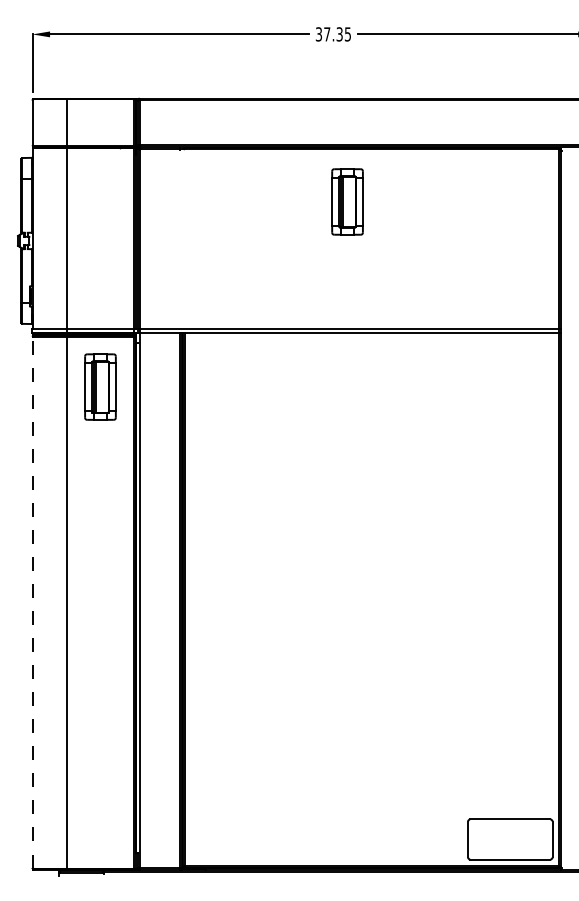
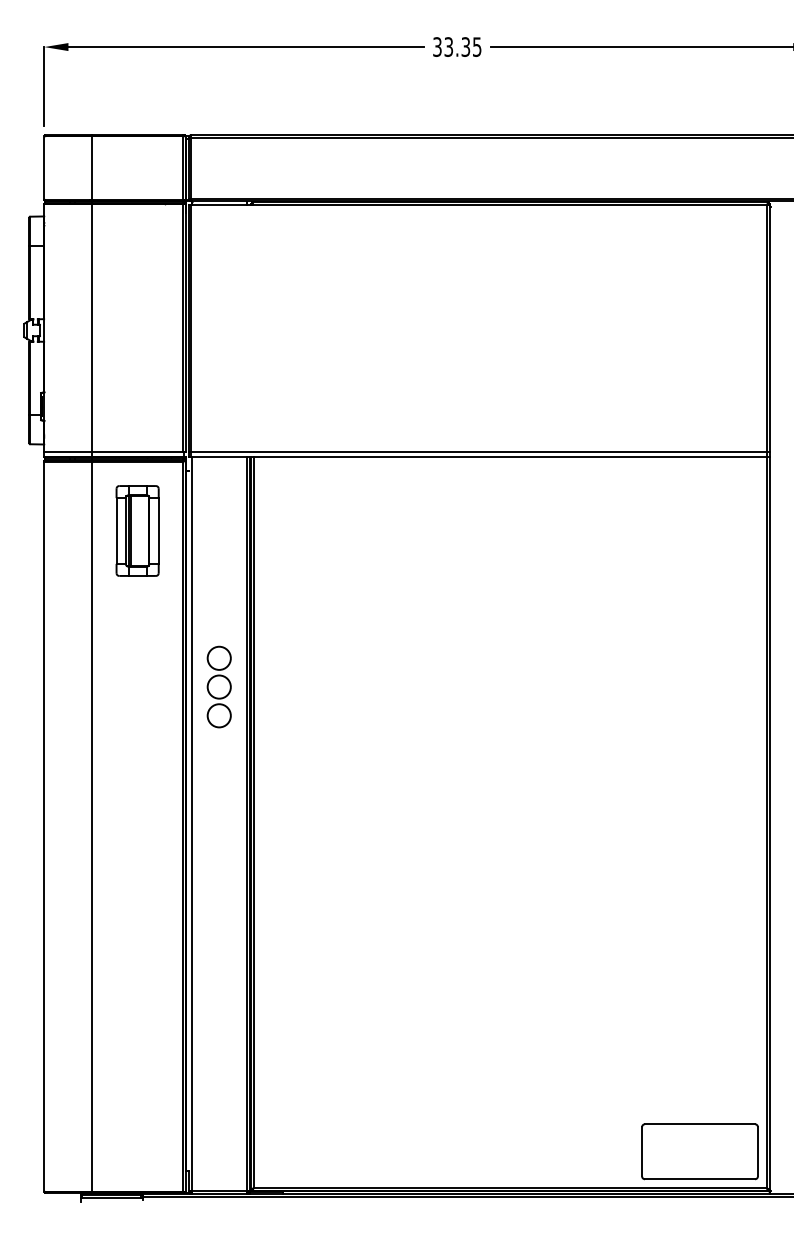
text: (327, 33) -> (448, 46), 37.35 -> 33.35
part: (347, 201) -> (476, 276), removed
part: (159, 500) -> (218, 686), added
line: (32, 602) -> (44, 826), dashed -> solid

